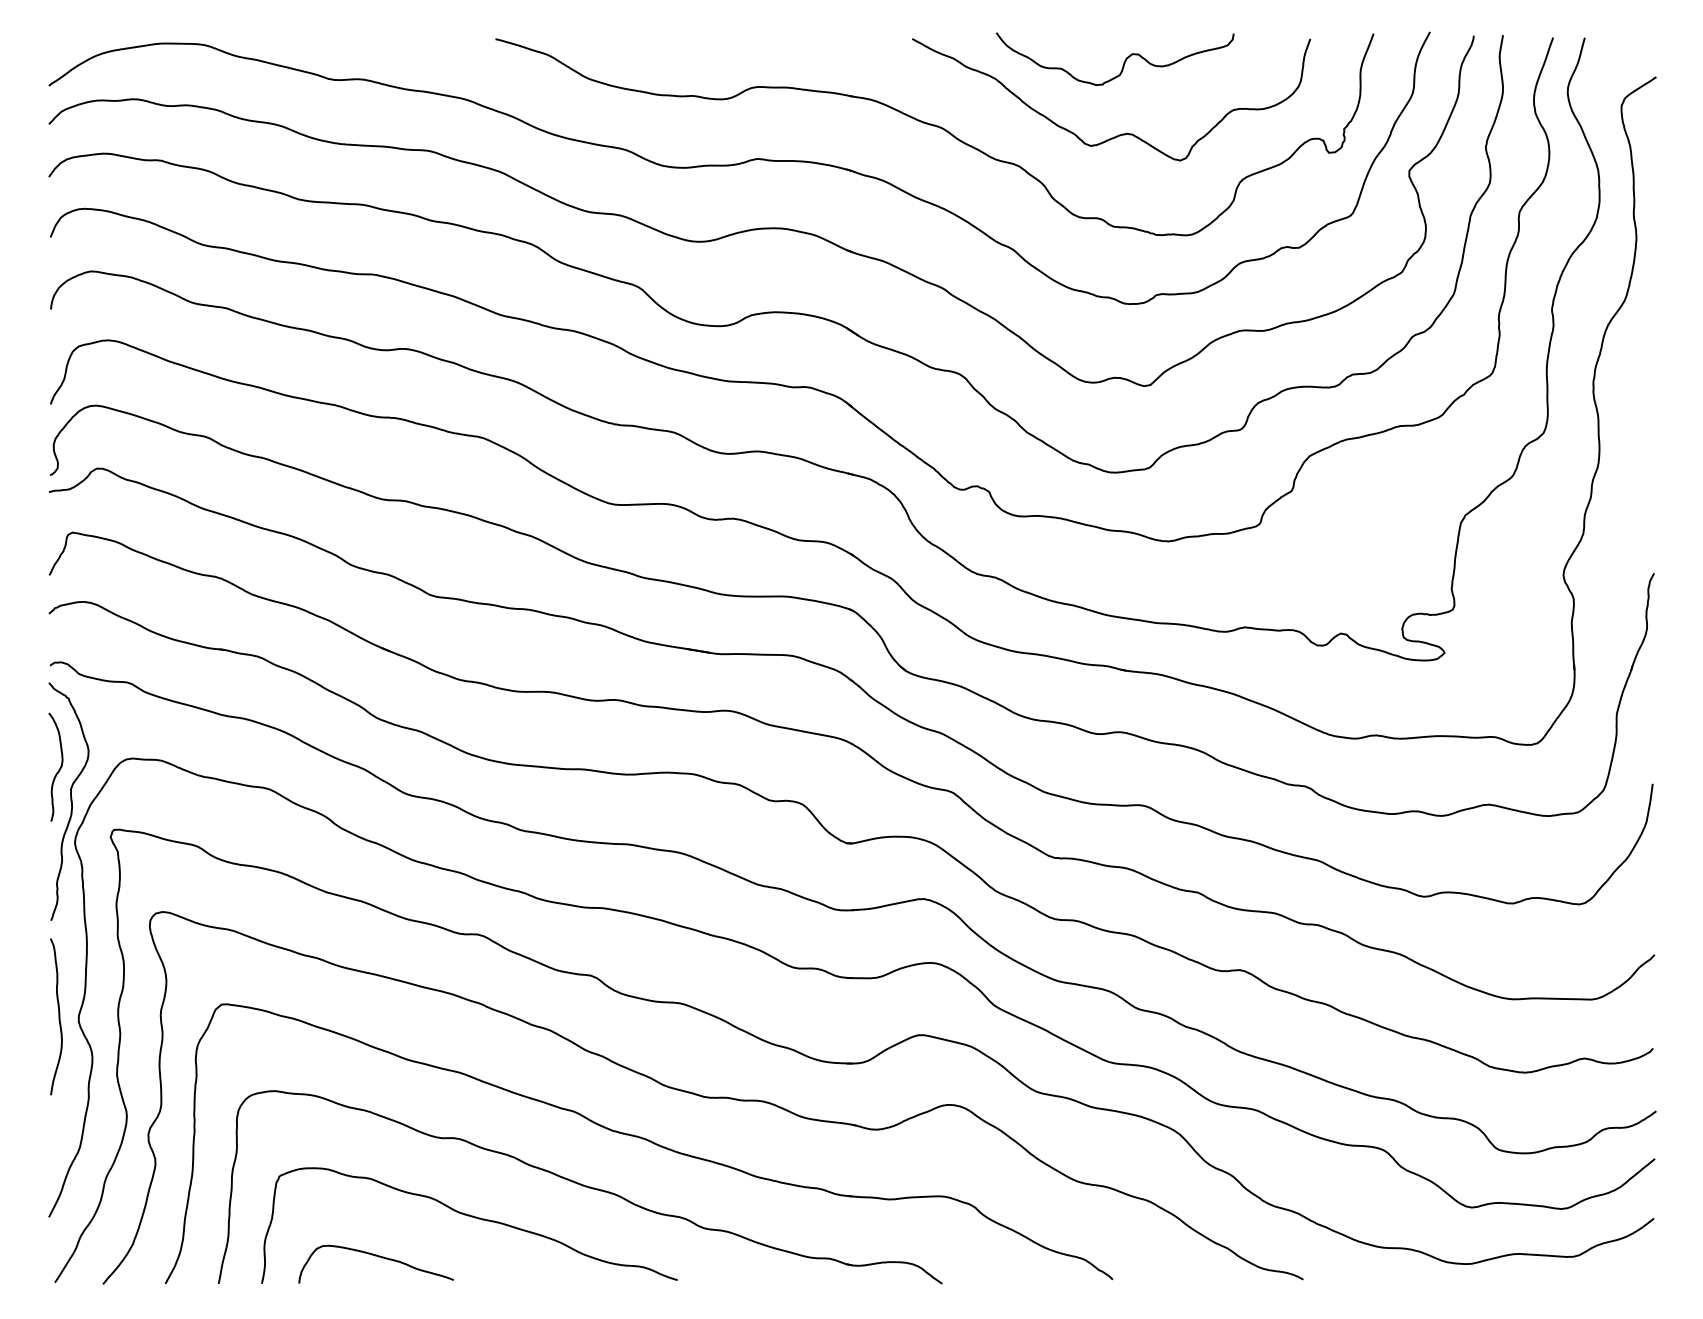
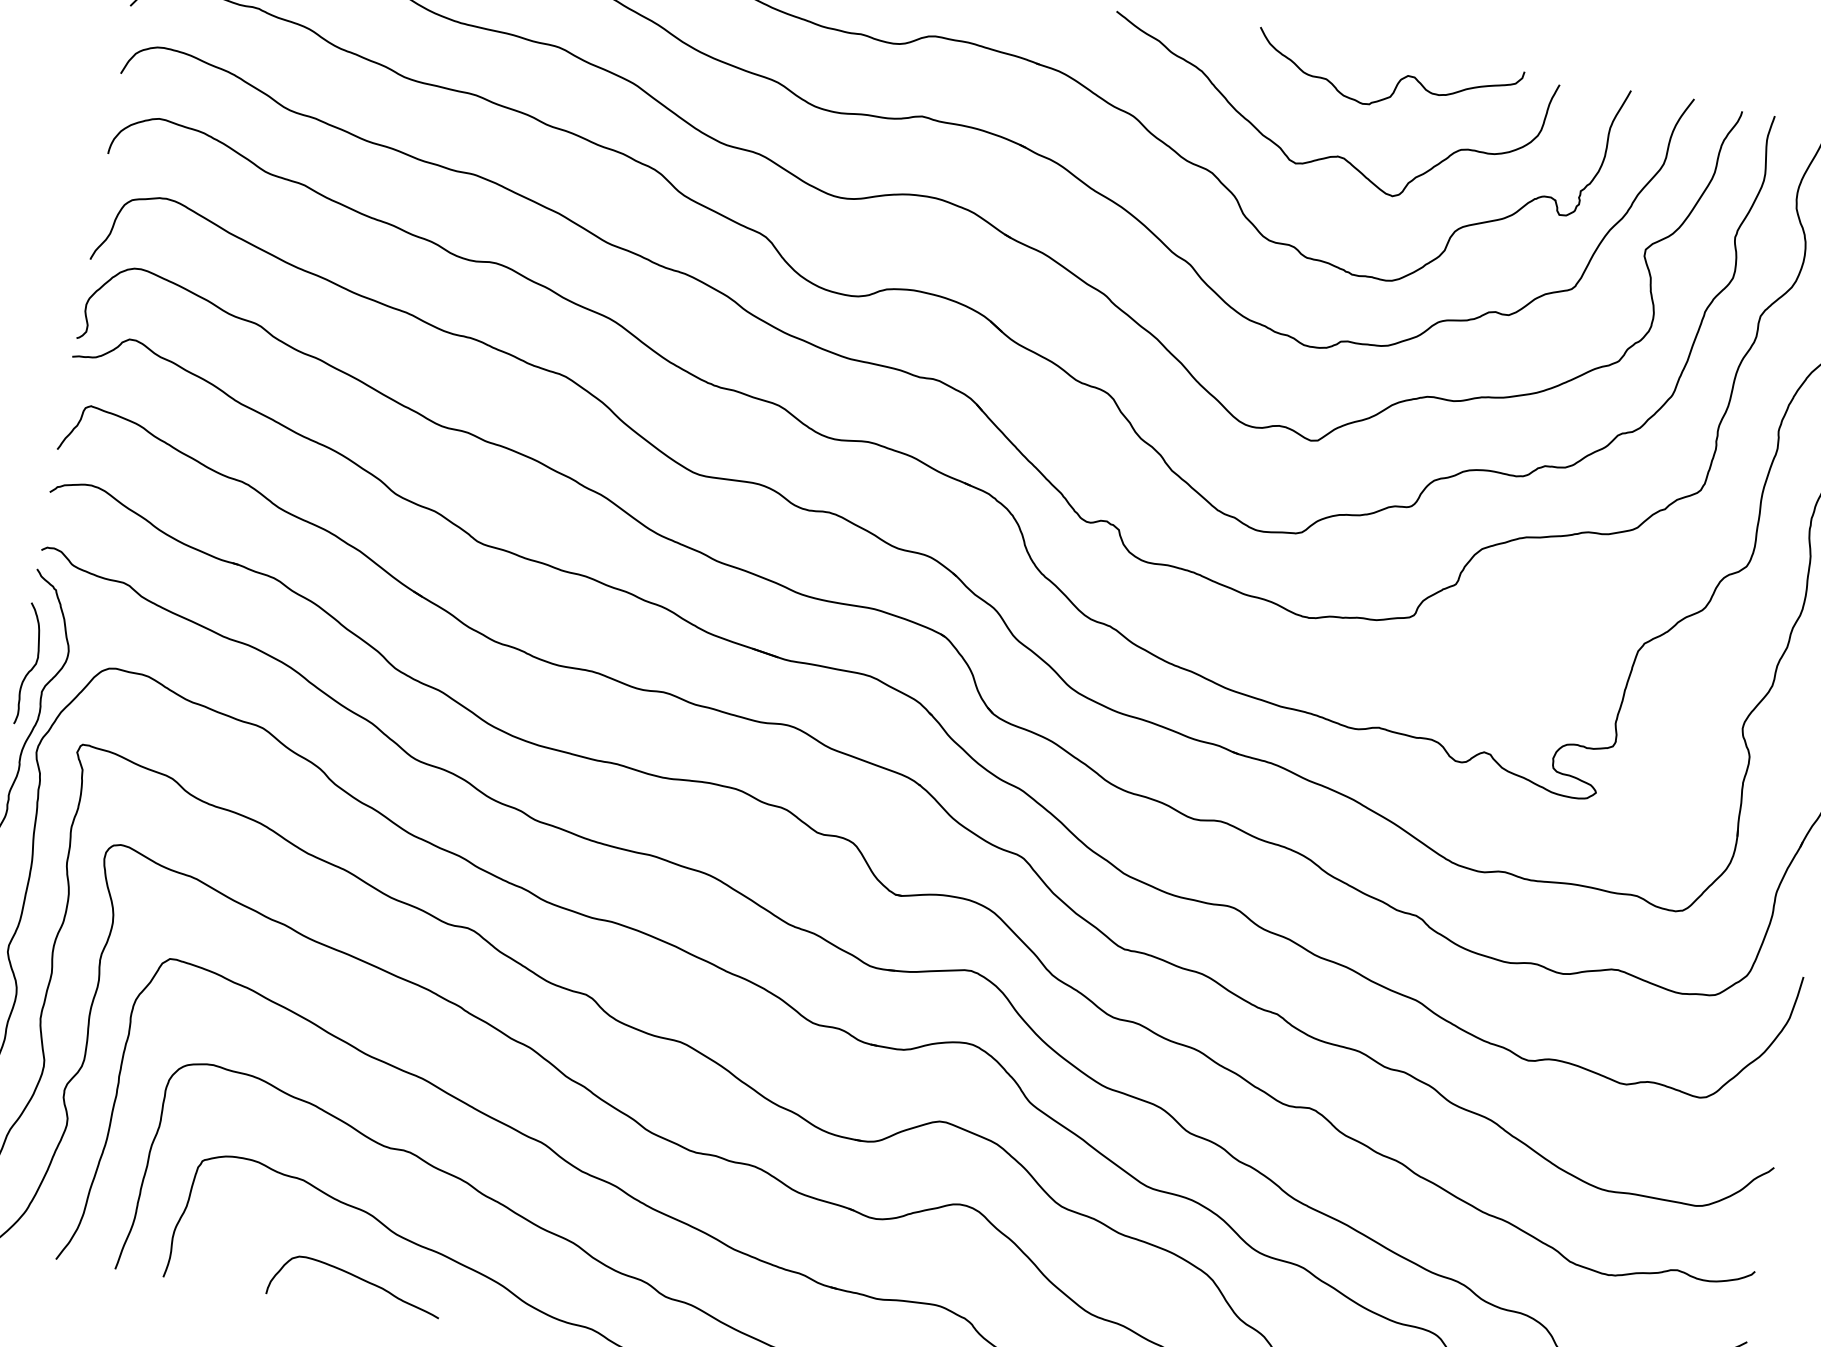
curve: (1123, 62) -> (1396, 83), moved
curve: (378, 1257) -> (359, 1279), moved

